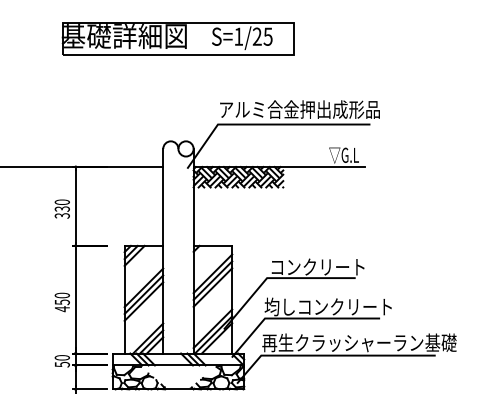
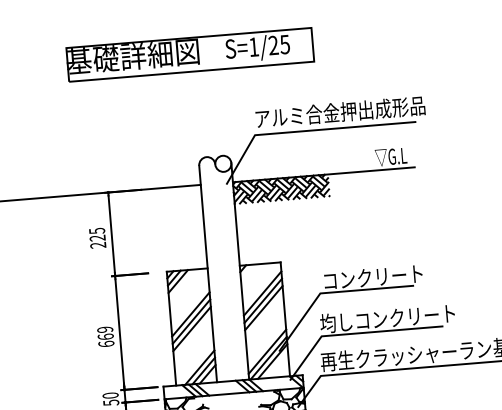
part: (177, 38) -> (189, 54), moved
text: (61, 208) -> (96, 237), 330 -> 225
text: (61, 302) -> (104, 337), 450 -> 669

